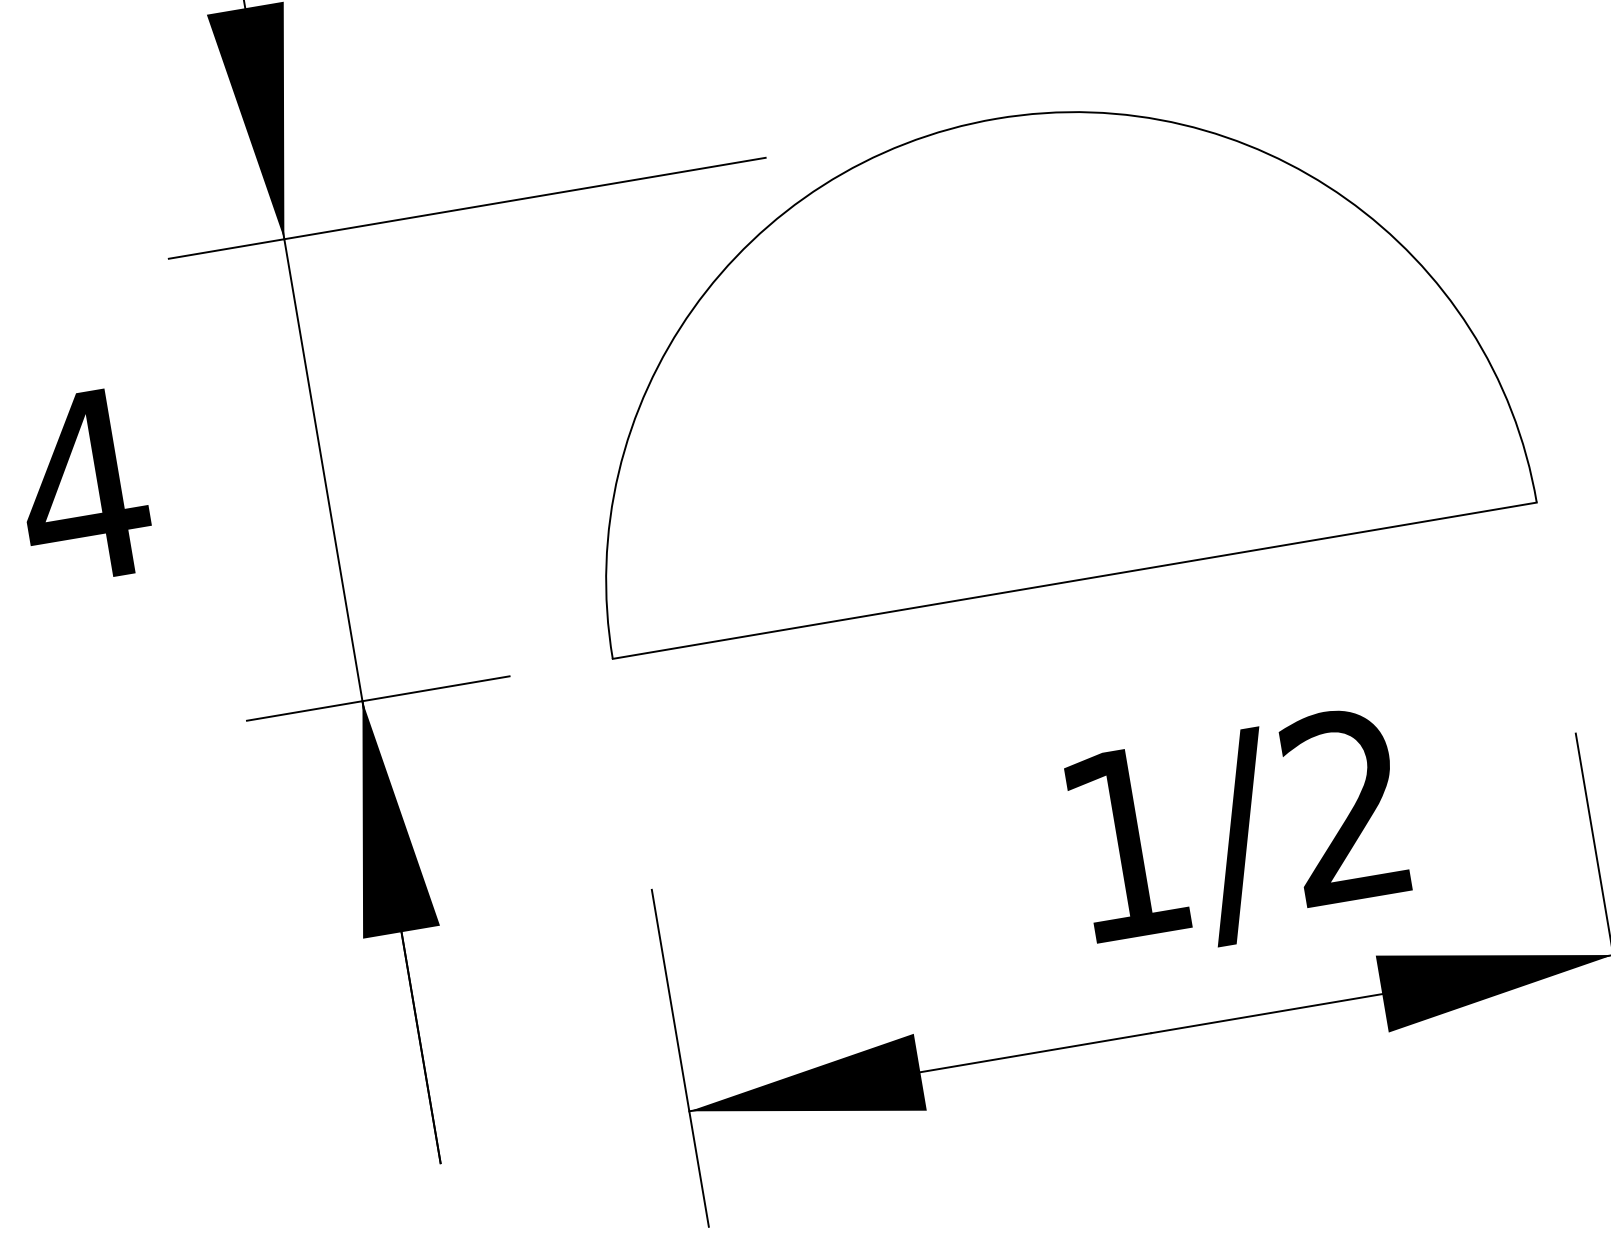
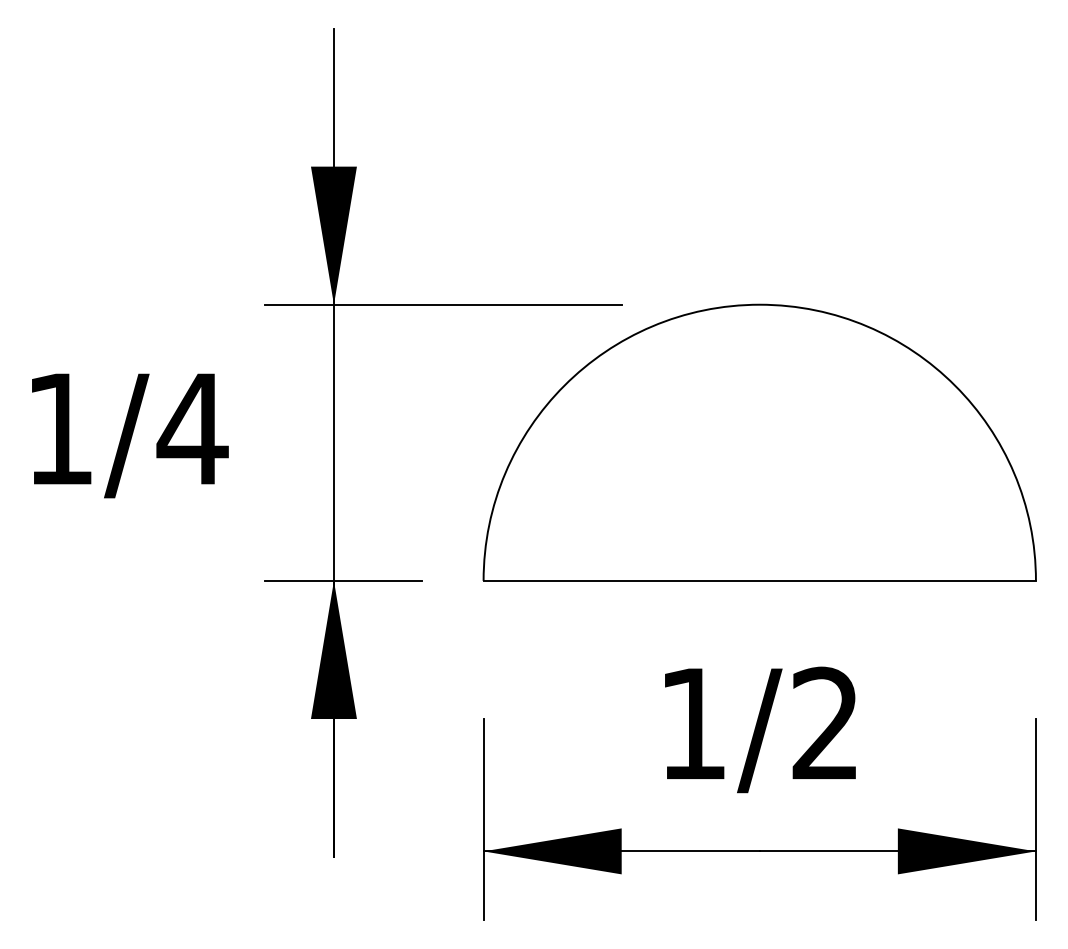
text: (1239, 834) -> (760, 729), moved

